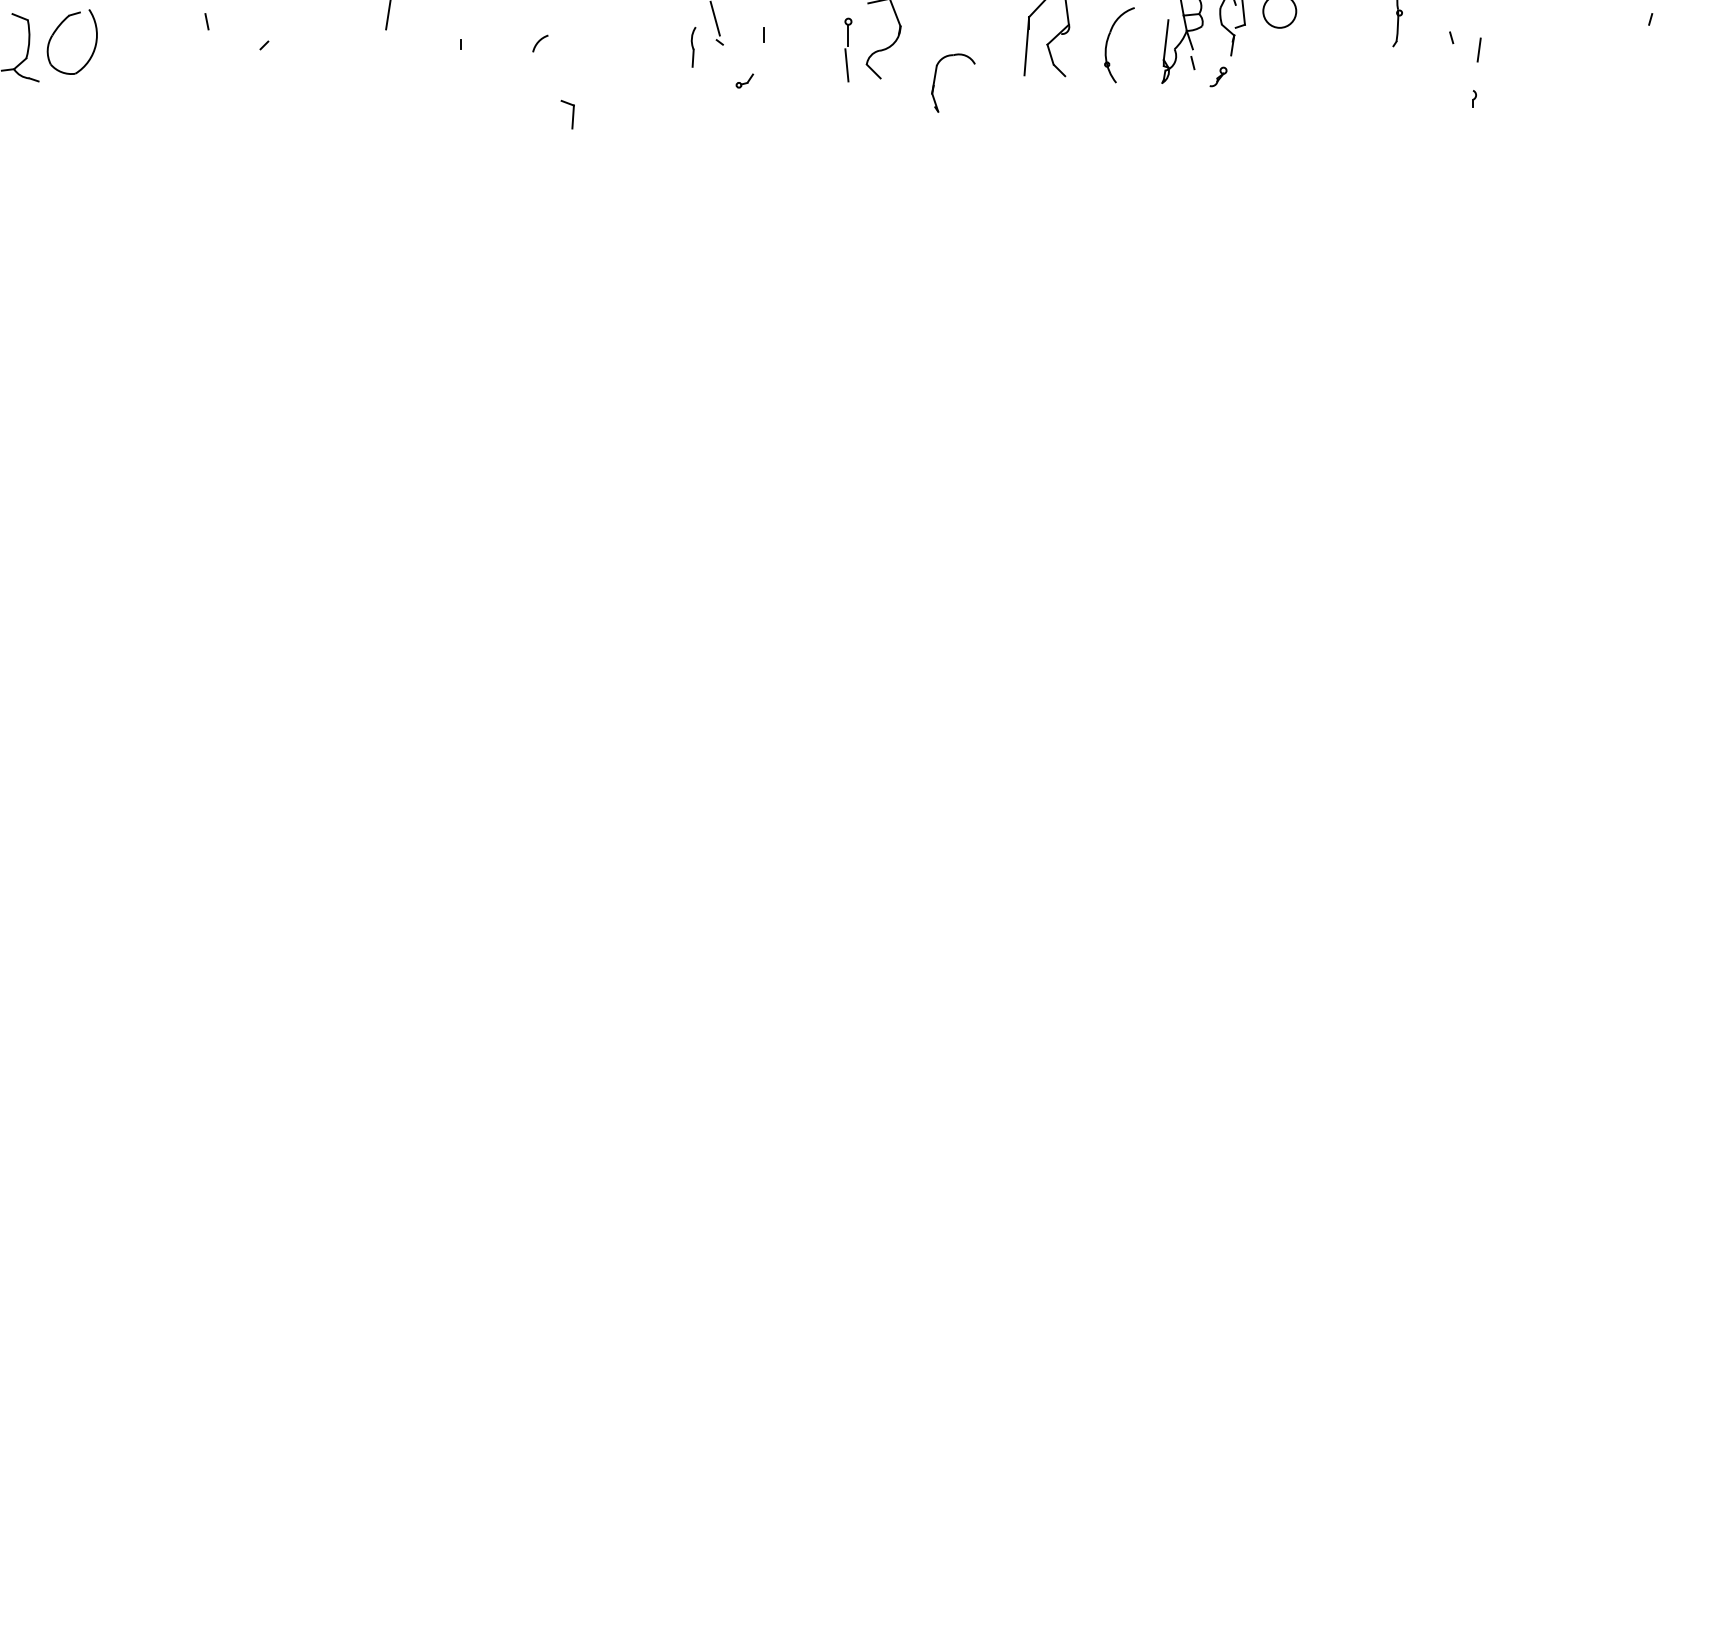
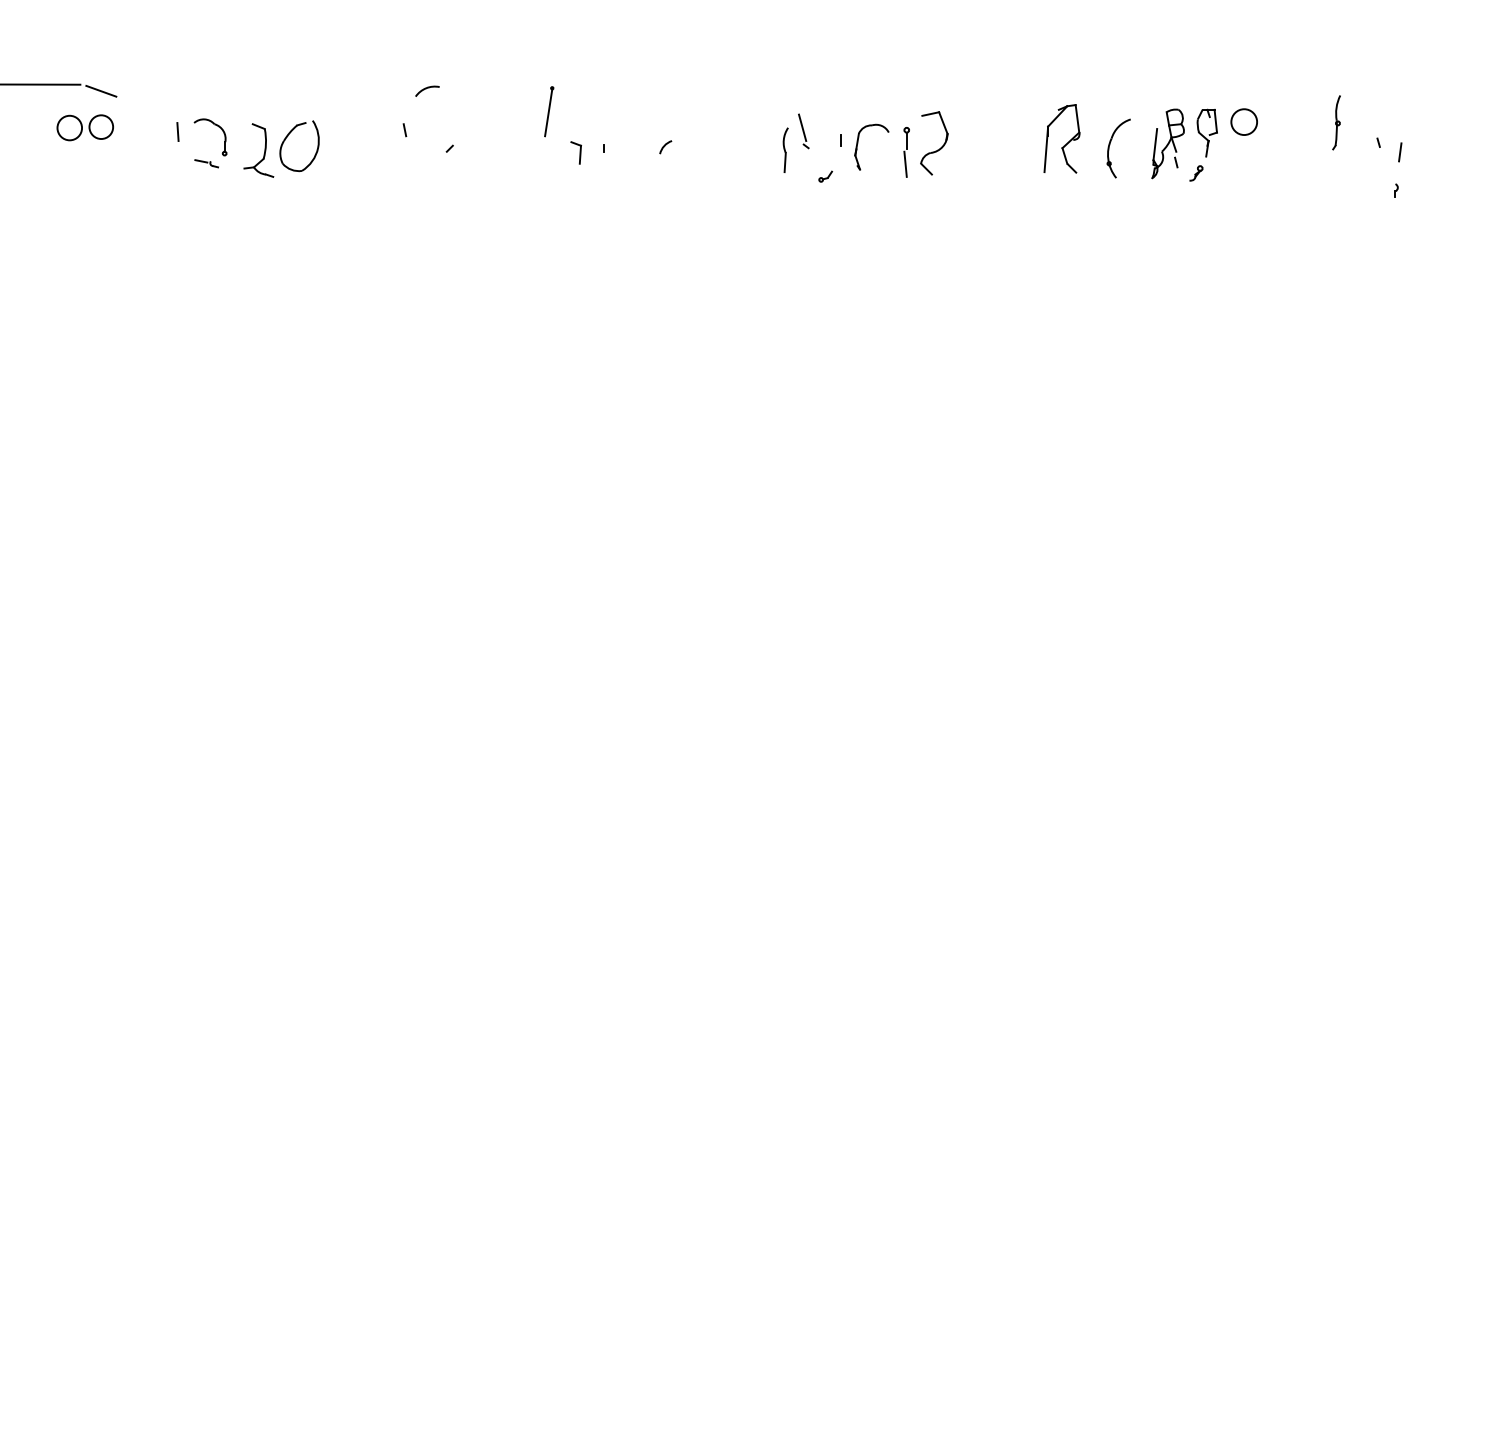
part: (693, 46) -> (785, 149), size x1.43
part: (936, 78) -> (858, 143), moved
part: (566, 114) -> (575, 152), moved

